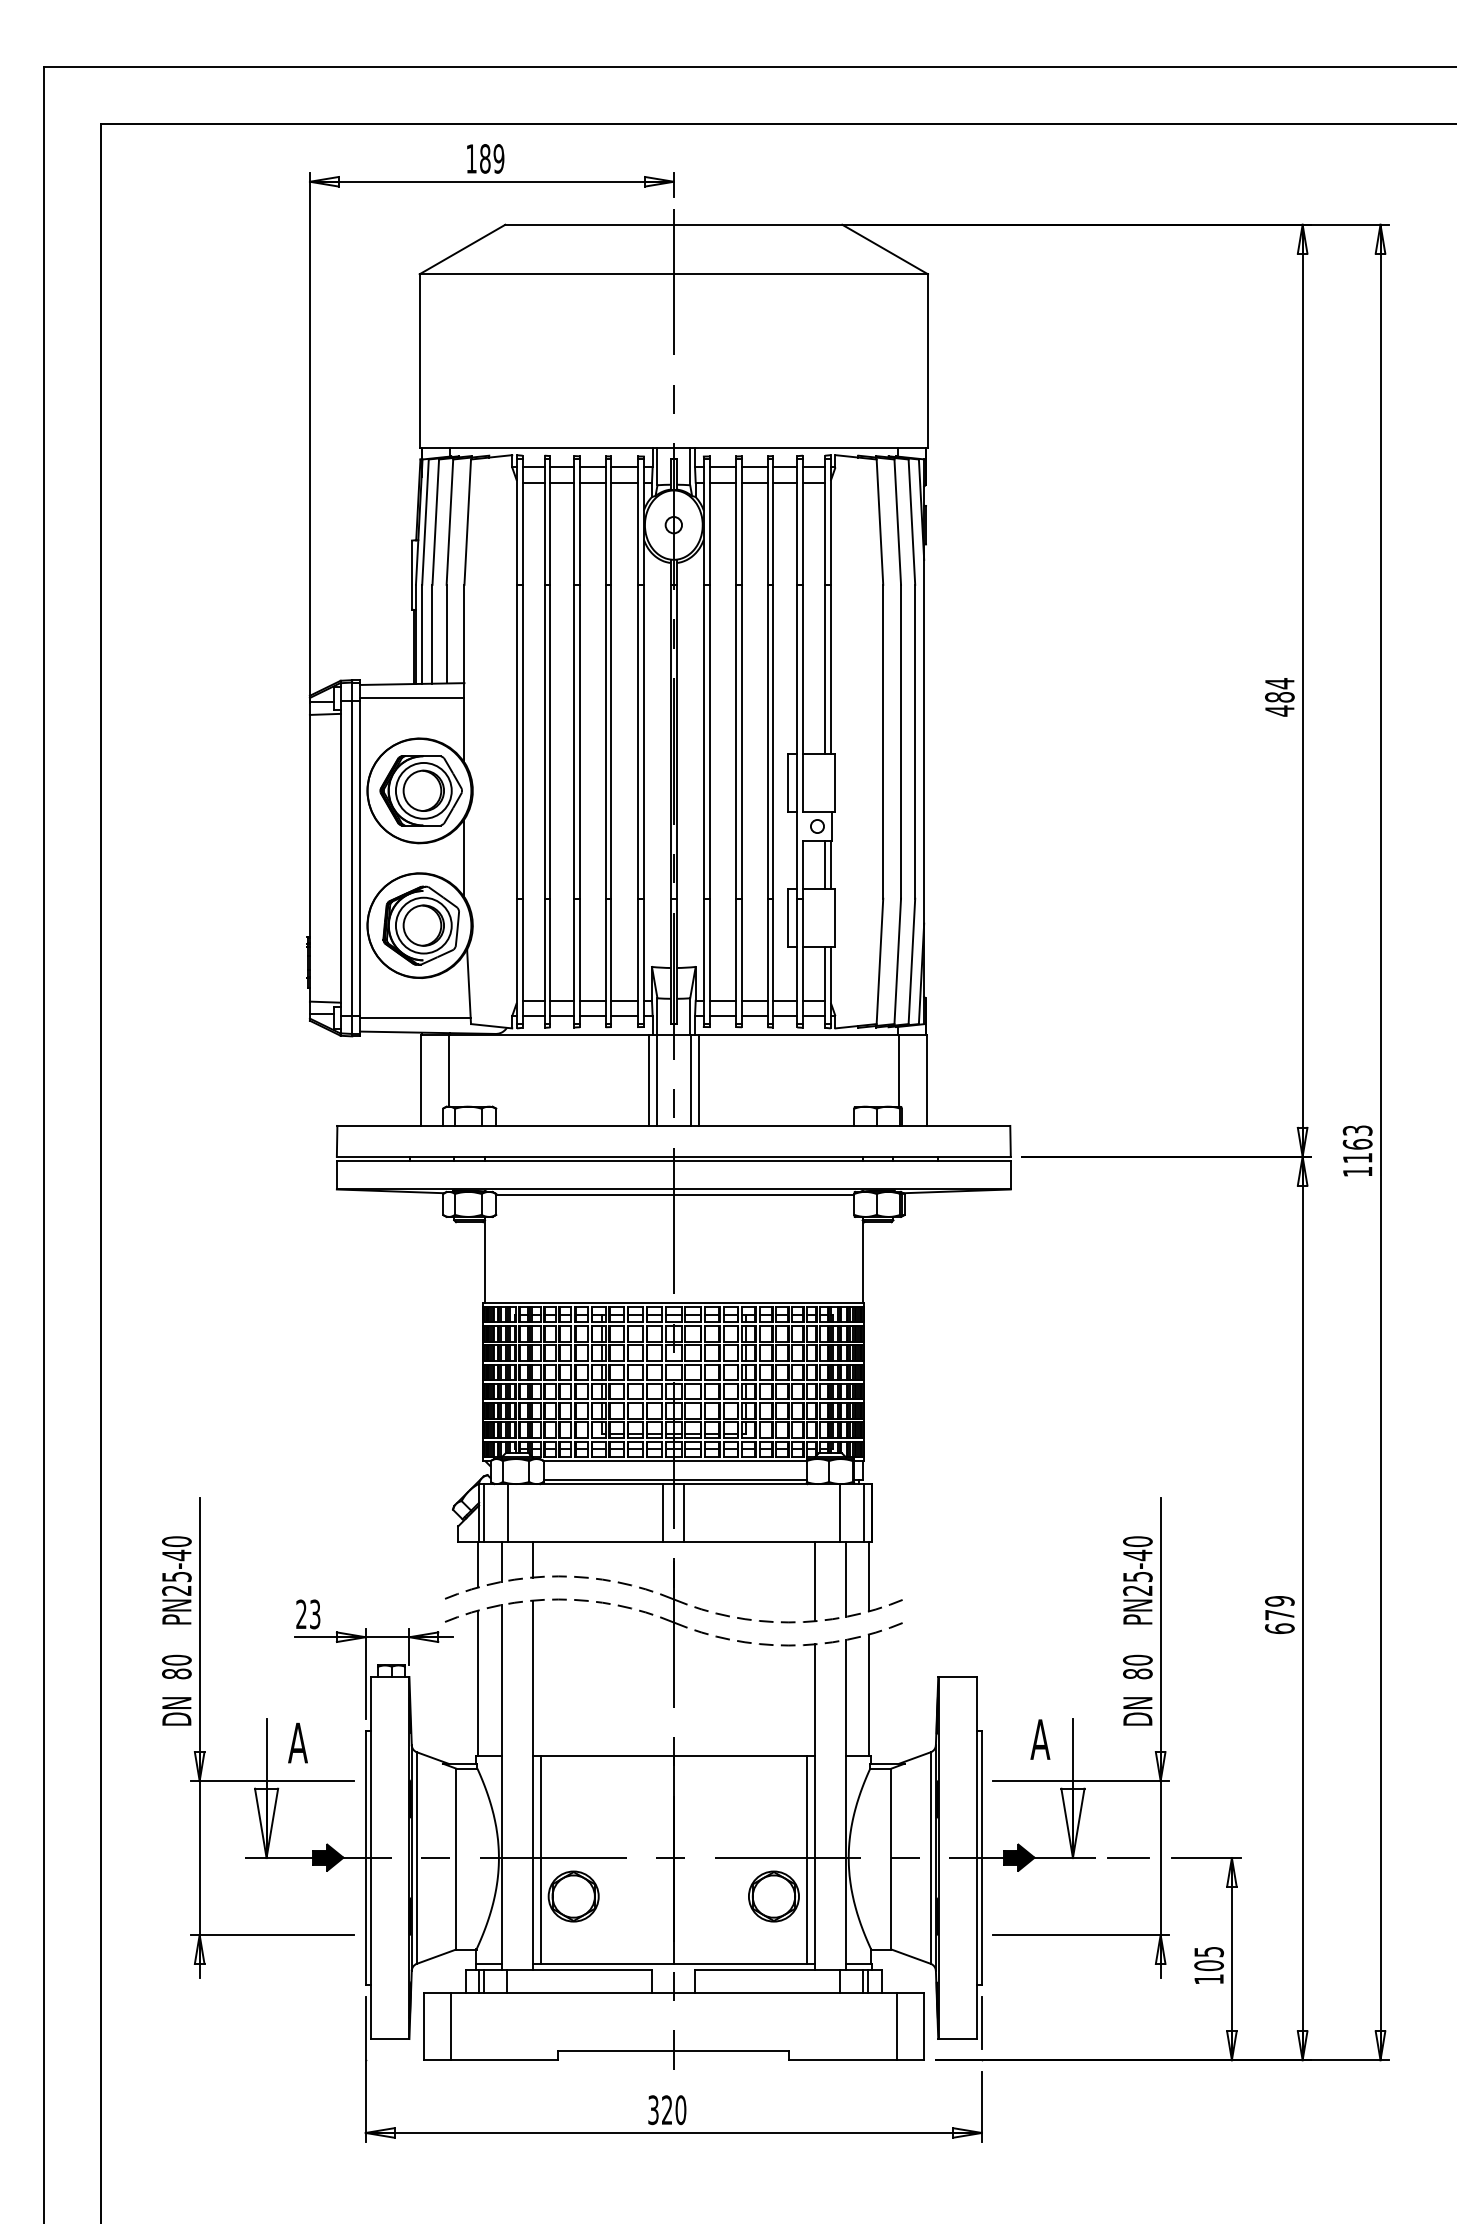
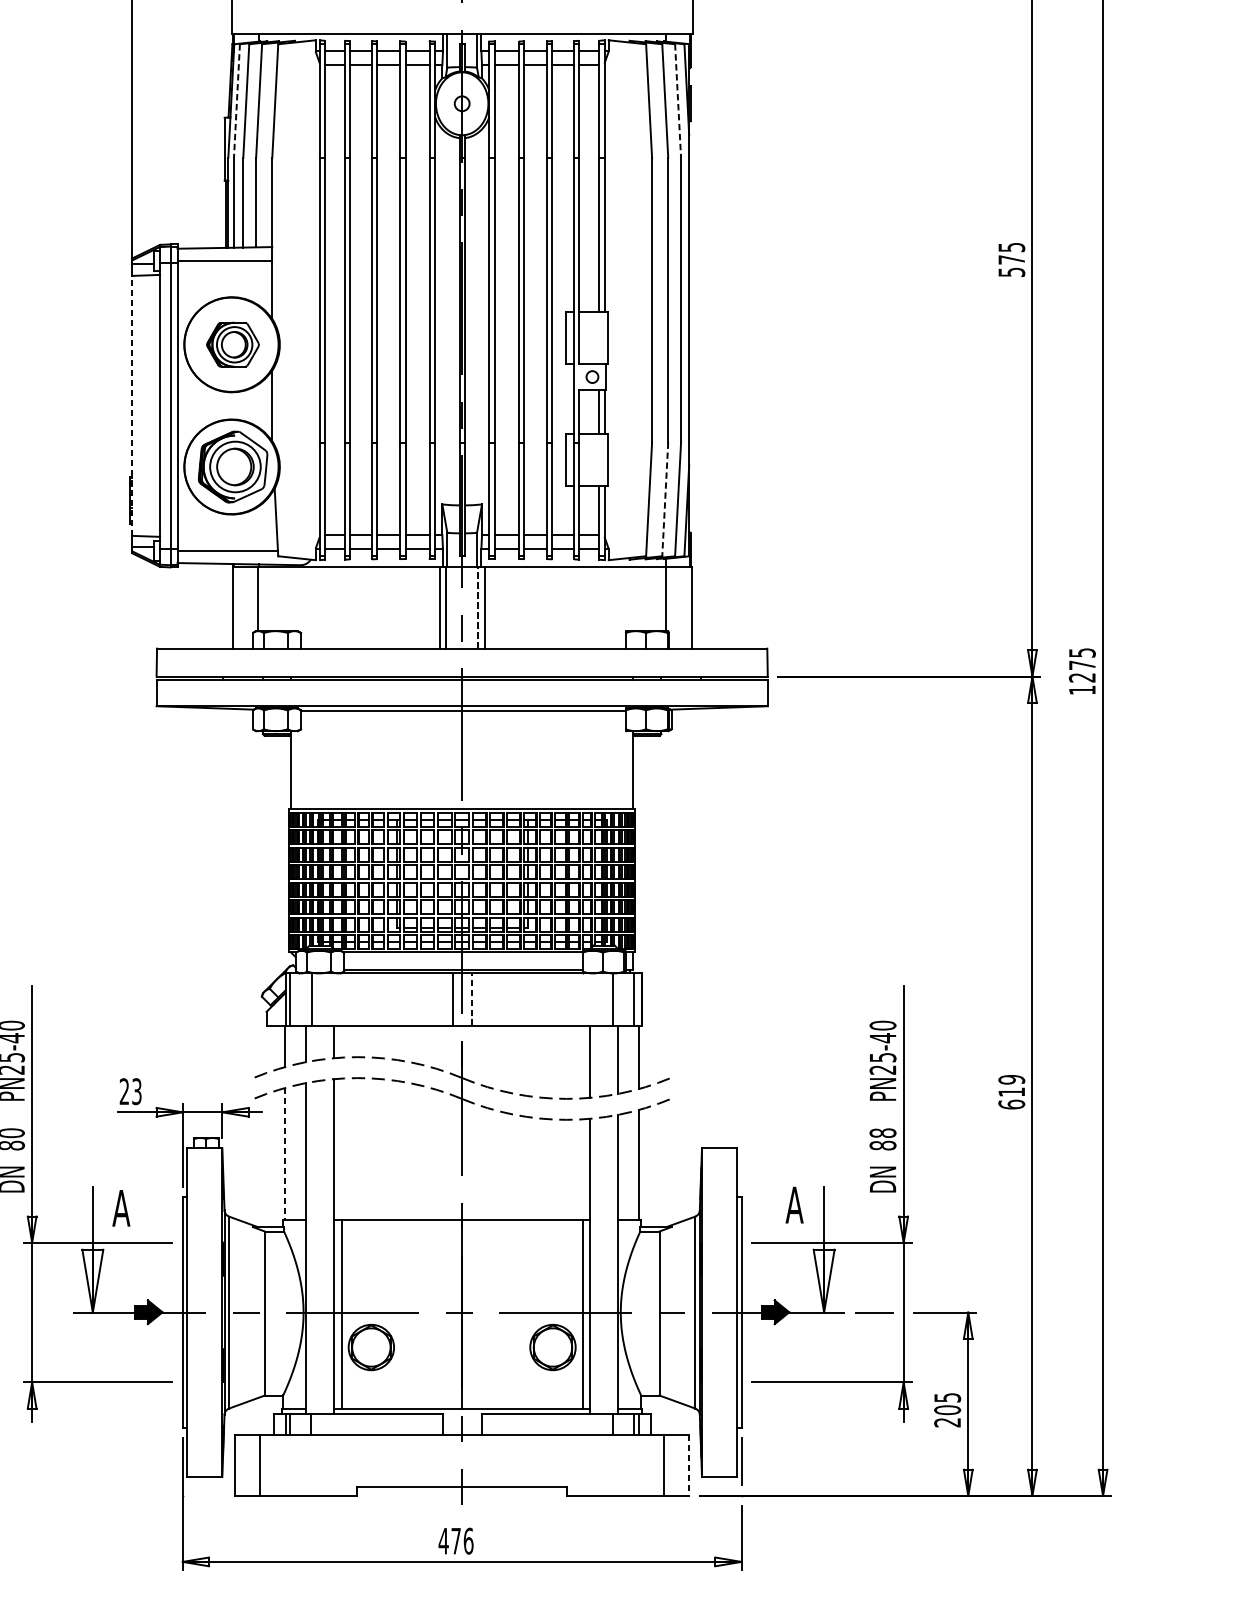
line: (425, 522) -> (236, 101), solid -> dashed
line: (911, 522) -> (677, 101), solid -> dashed
text: (1279, 697) -> (1011, 260), 484 -> 575
part: (420, 790) -> (232, 344), size x0.7
line: (309, 857) -> (131, 405), solid -> dashed
line: (897, 961) -> (665, 499), solid -> dashed
line: (691, 1080) -> (478, 607), solid -> dashed
text: (1357, 1144) -> (1082, 665), 1163 -> 1275
line: (684, 1512) -> (471, 999), solid -> dashed
text: (1279, 1615) -> (1011, 1092), 679 -> 619
text: (1137, 1659) -> (882, 1132), 80 -> 88
line: (478, 1683) -> (285, 1154), solid -> dashed
text: (1208, 1979) -> (947, 1422), 105 -> 205
line: (924, 2026) -> (689, 1465), solid -> dashed
text: (666, 2110) -> (455, 1541), 320 -> 476

